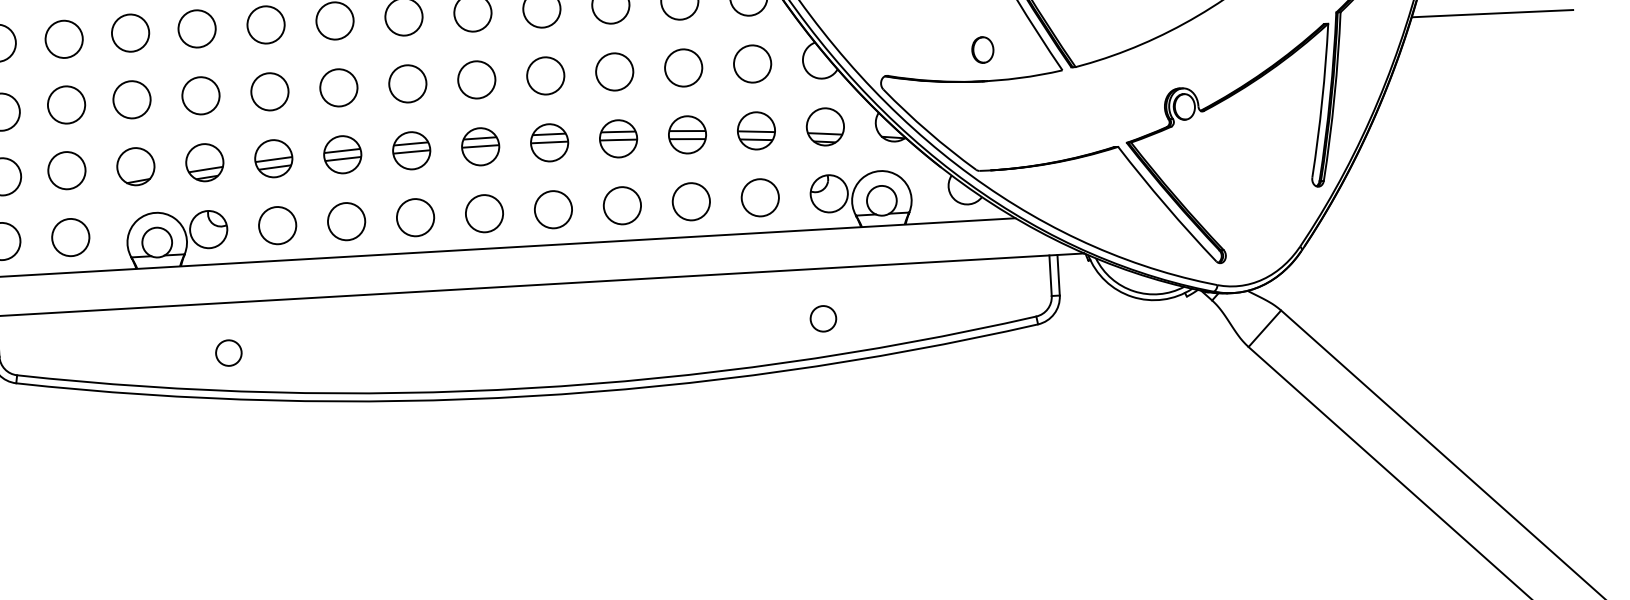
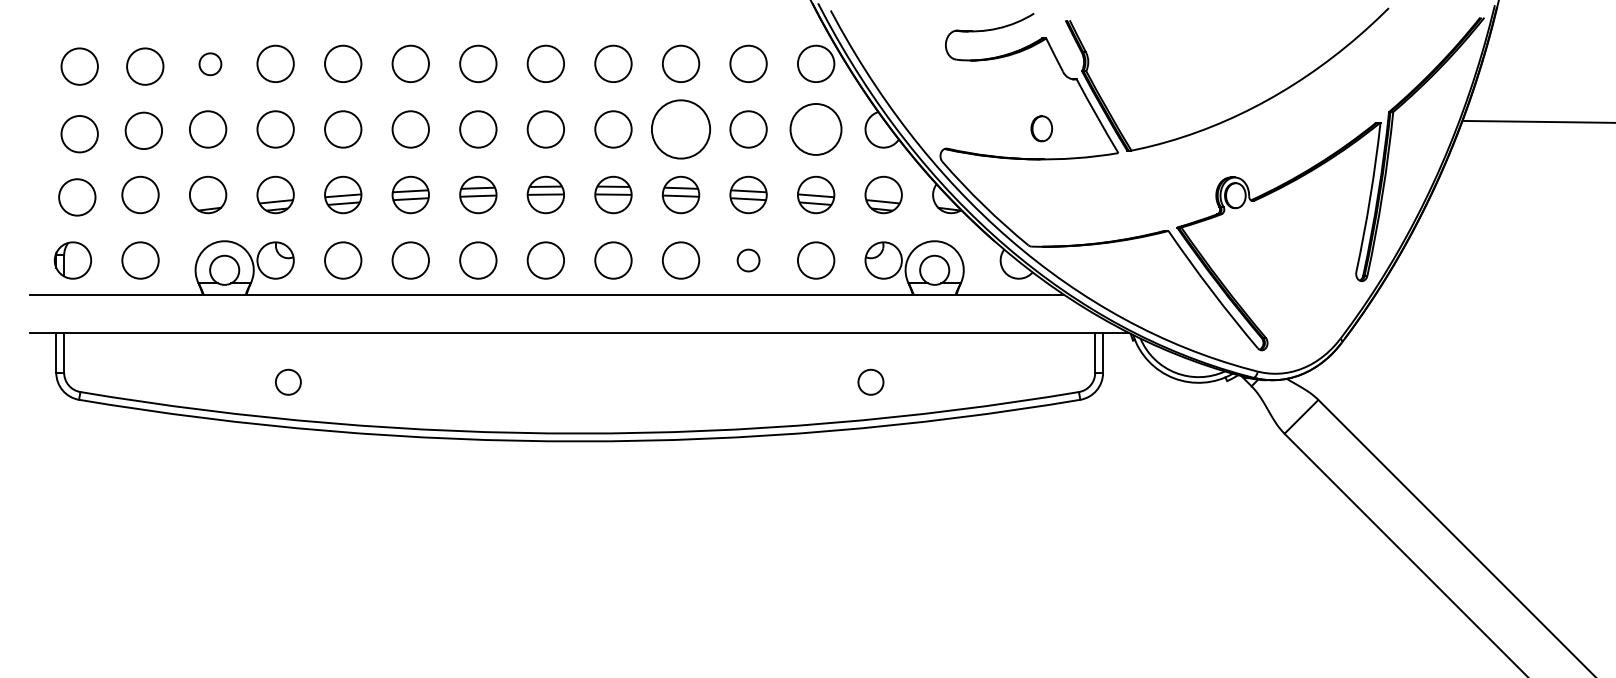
circle: (130, 33) -> (210, 64), size x0.6
circle: (752, 64) -> (816, 129), size x1.4
circle: (614, 72) -> (680, 129), size x1.6
circle: (691, 201) -> (748, 260), size x0.6

